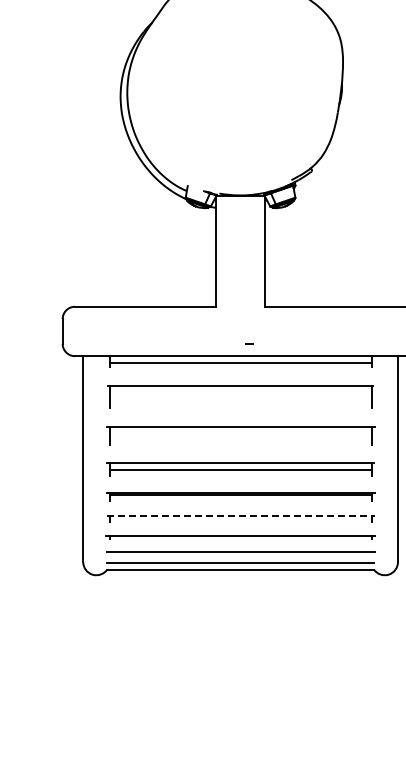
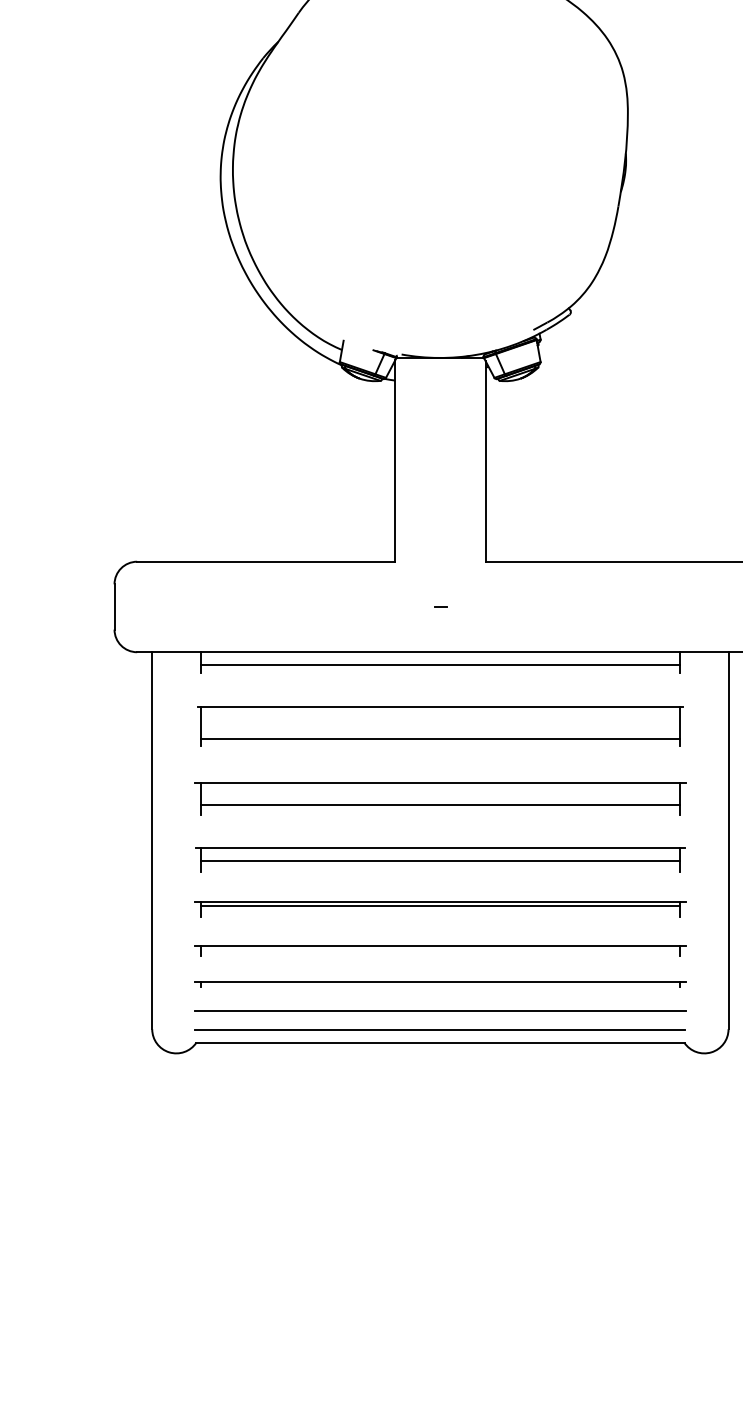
line: (249, 343) -> (440, 605), moved
line: (240, 403) -> (440, 738), added
line: (240, 439) -> (440, 804), added
line: (240, 516) -> (440, 945), dashed -> solid

